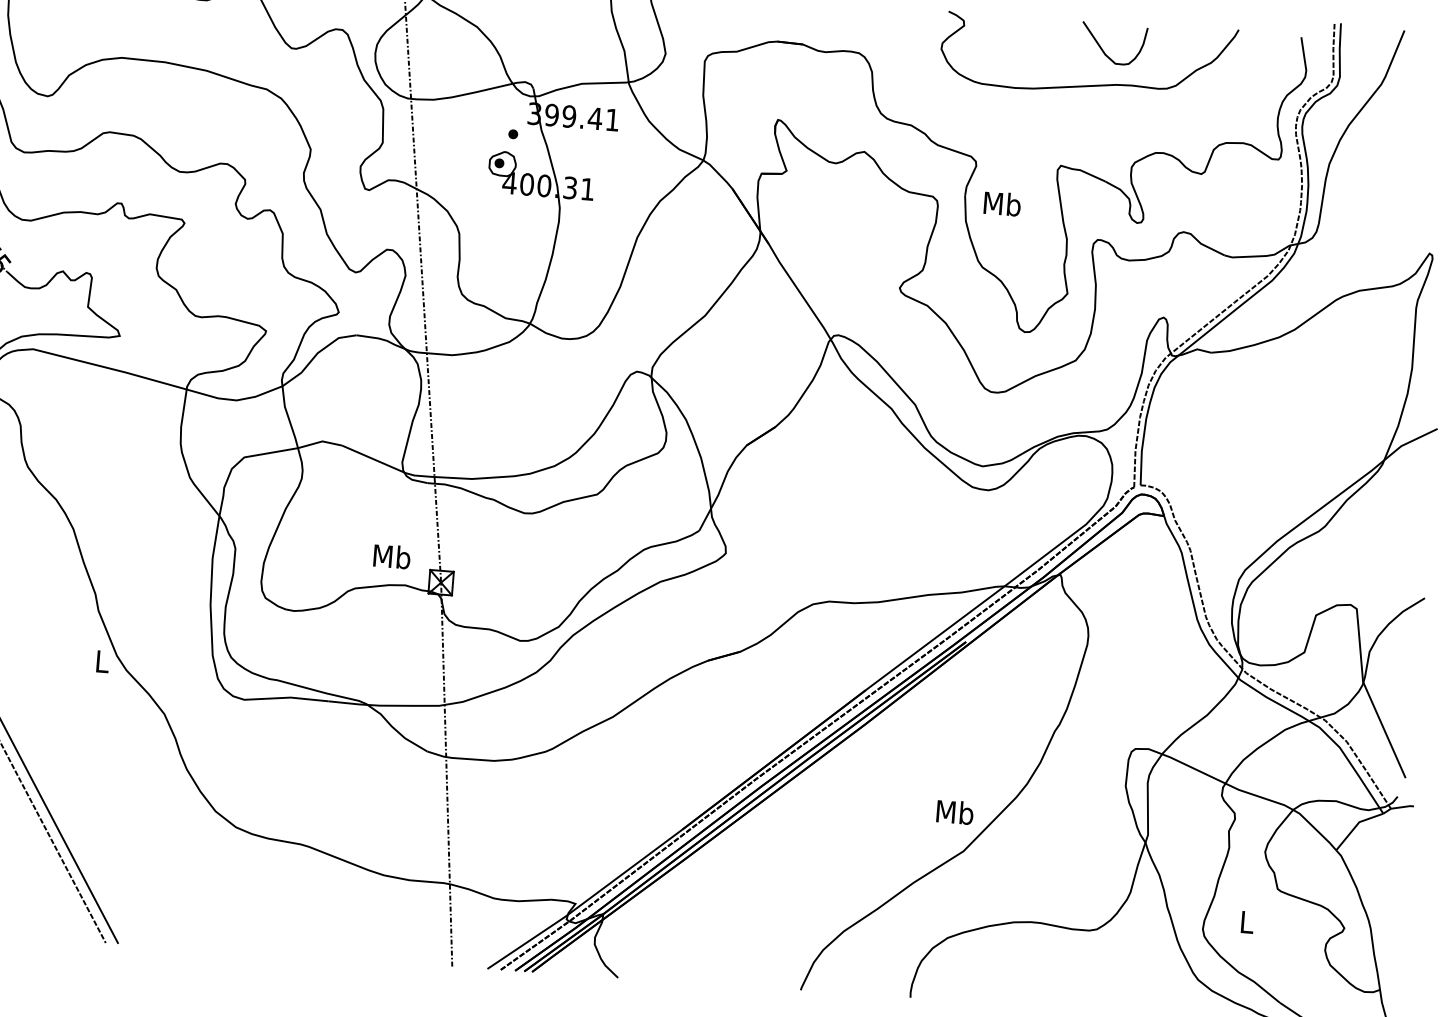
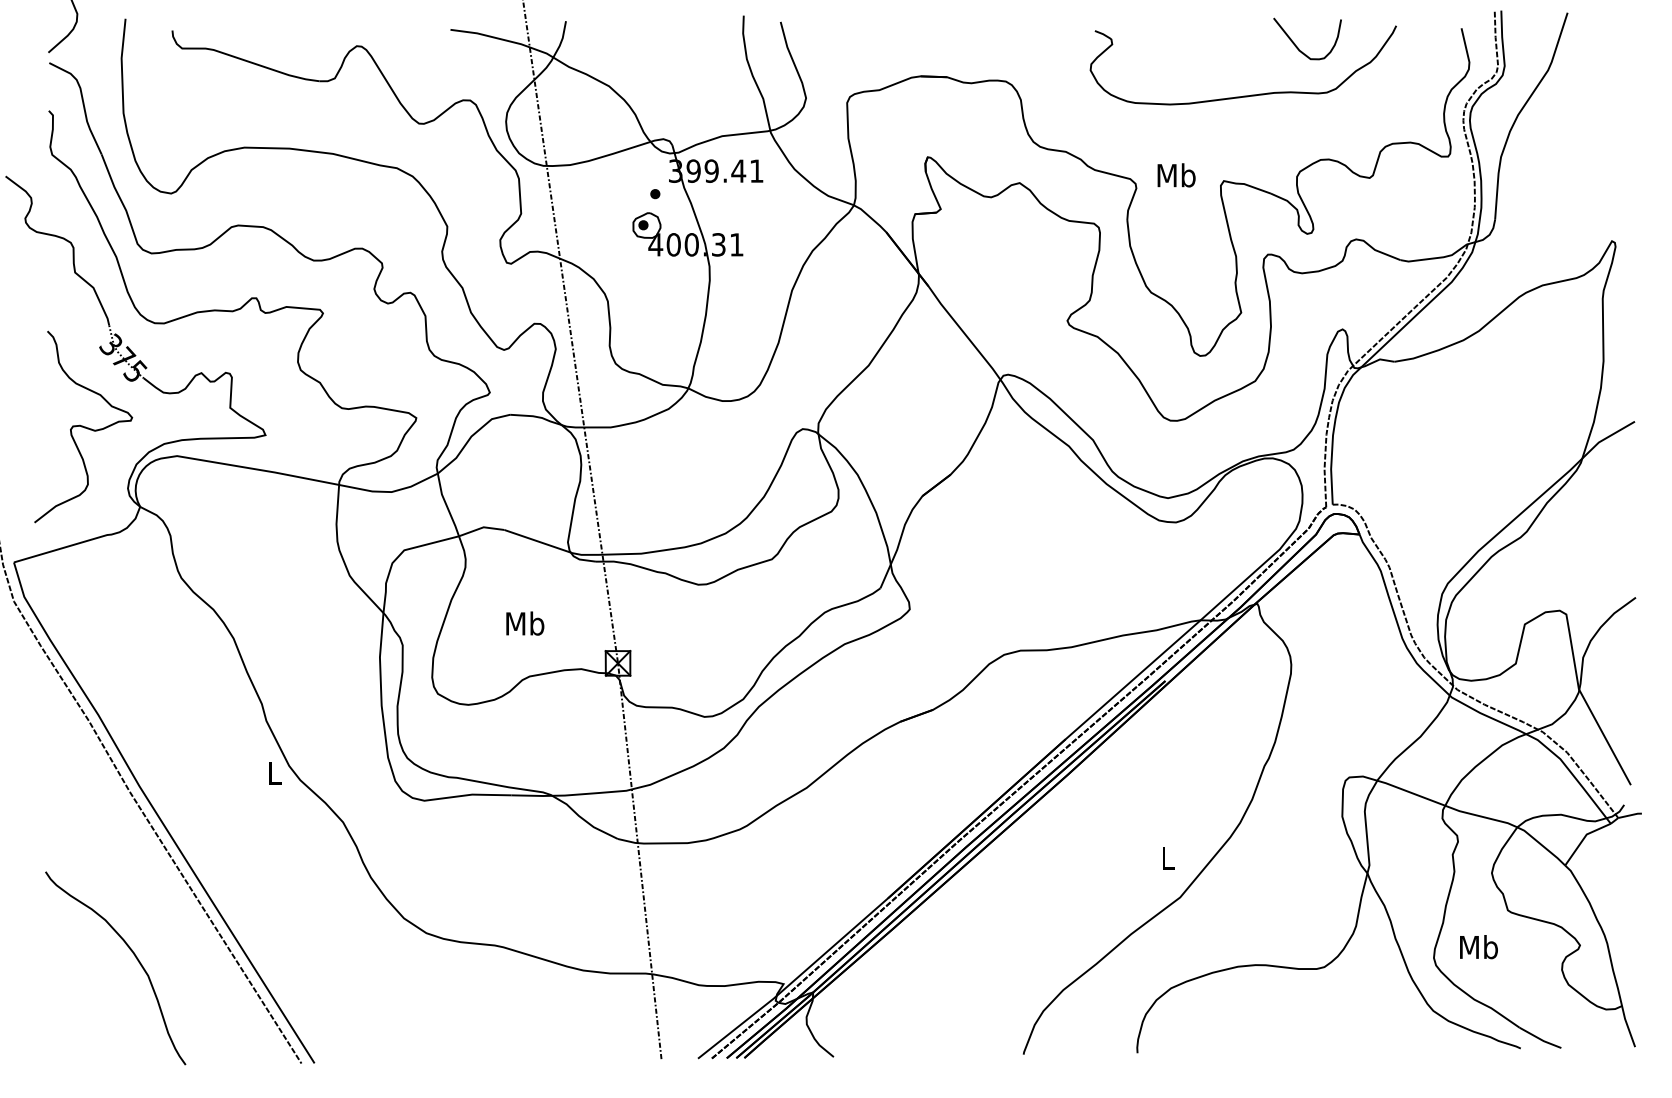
curve: (1104, 51) -> (1298, 47), moved
text: (1002, 204) -> (1176, 175), moved
text: (392, 556) -> (525, 623), moved
text: (955, 811) -> (1168, 857), Mb -> L
text: (1246, 922) -> (1478, 947), L -> Mb

